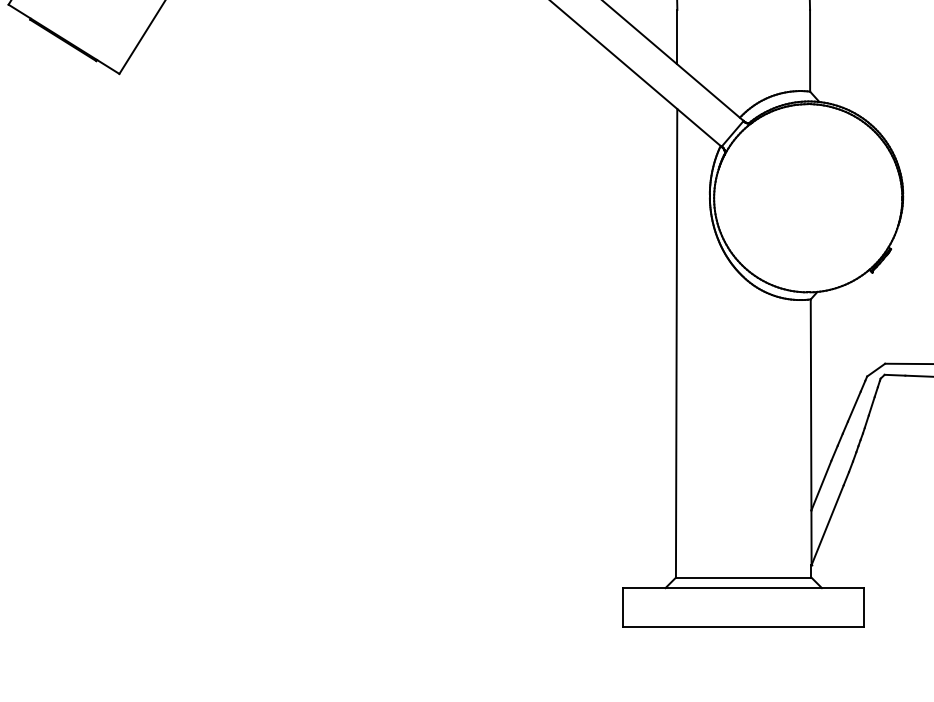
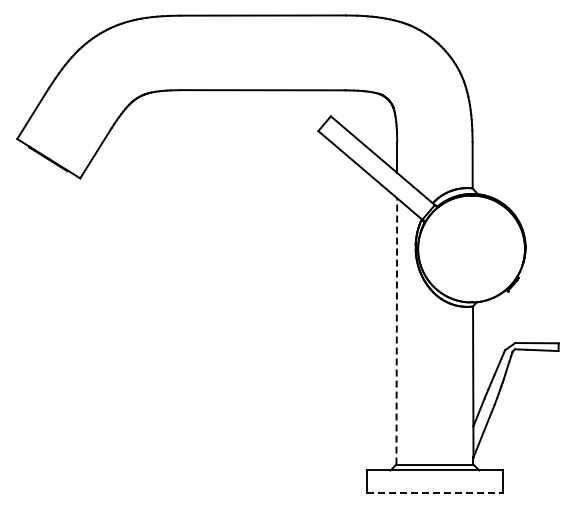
line: (676, 341) -> (396, 330), solid -> dashed
line: (744, 626) -> (435, 492), solid -> dashed

